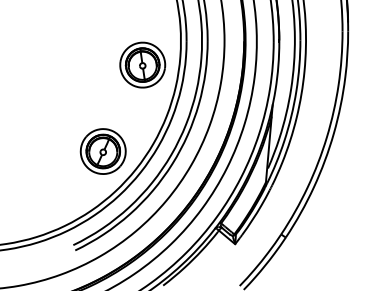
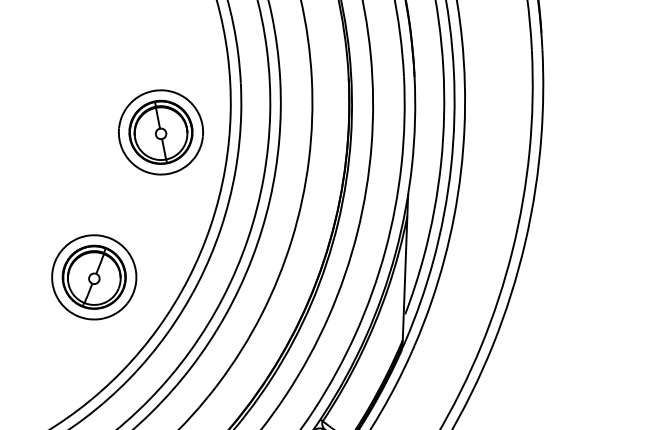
part: (102, 151) -> (92, 277), moved

